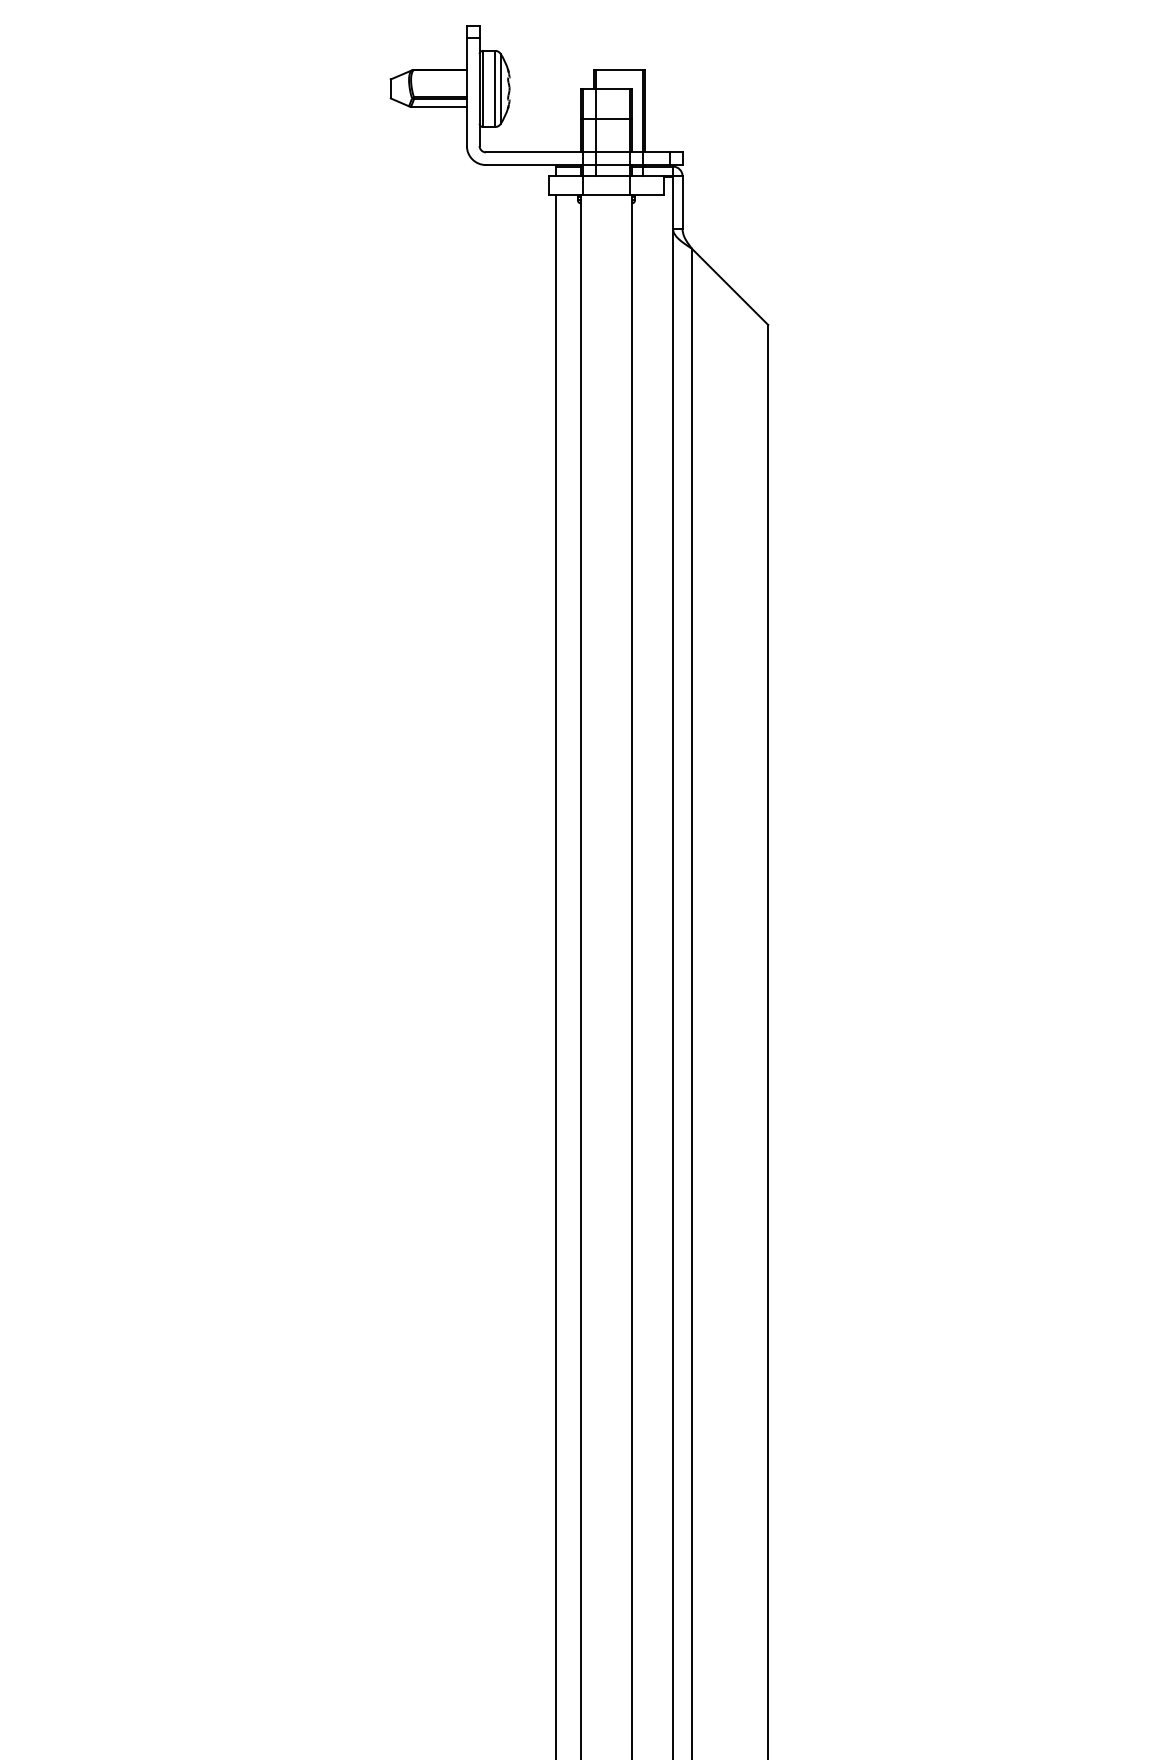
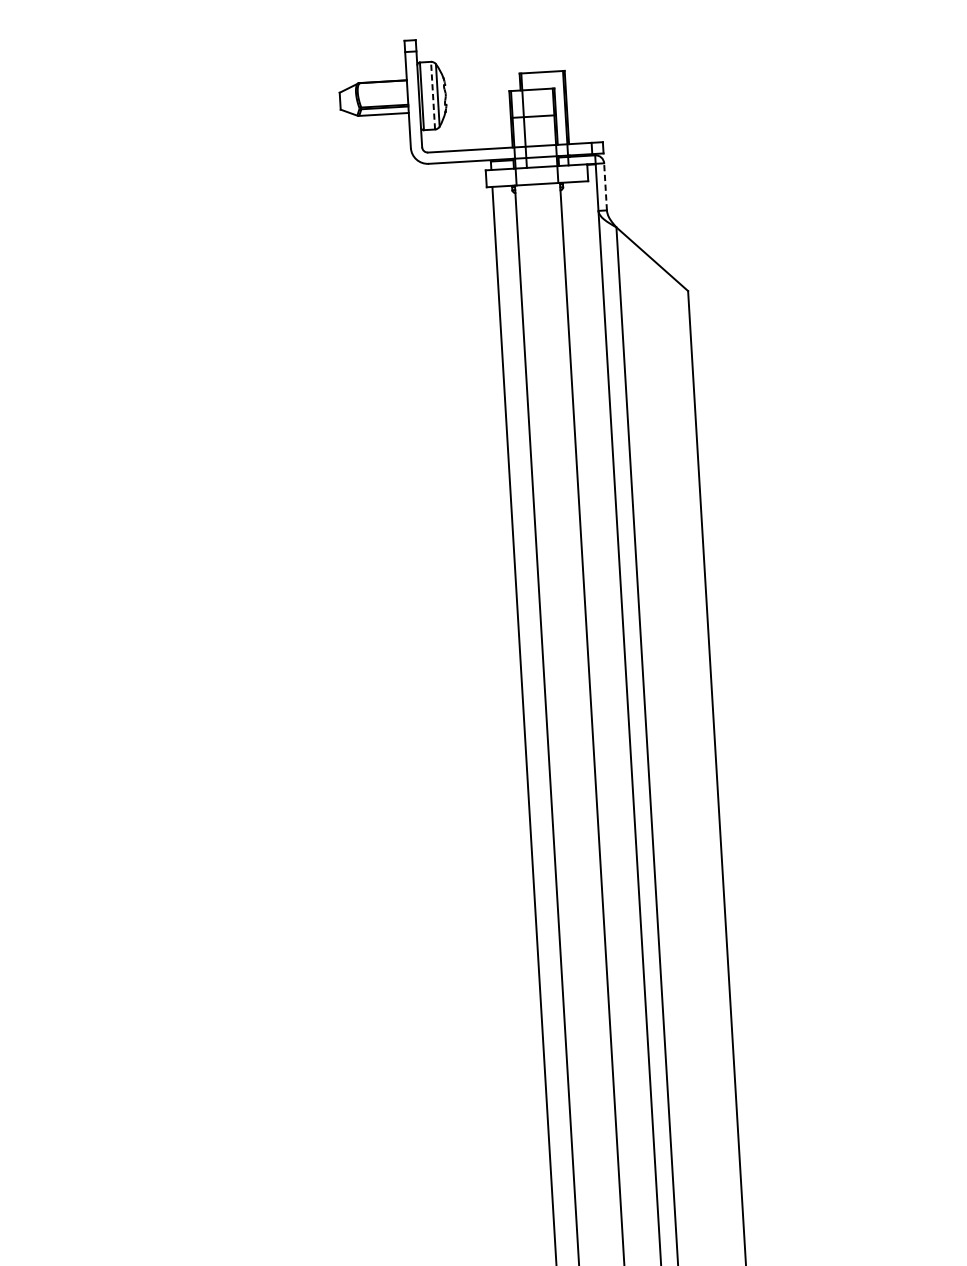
line: (495, 88) -> (433, 95), solid -> dashed
line: (682, 202) -> (605, 186), solid -> dashed

